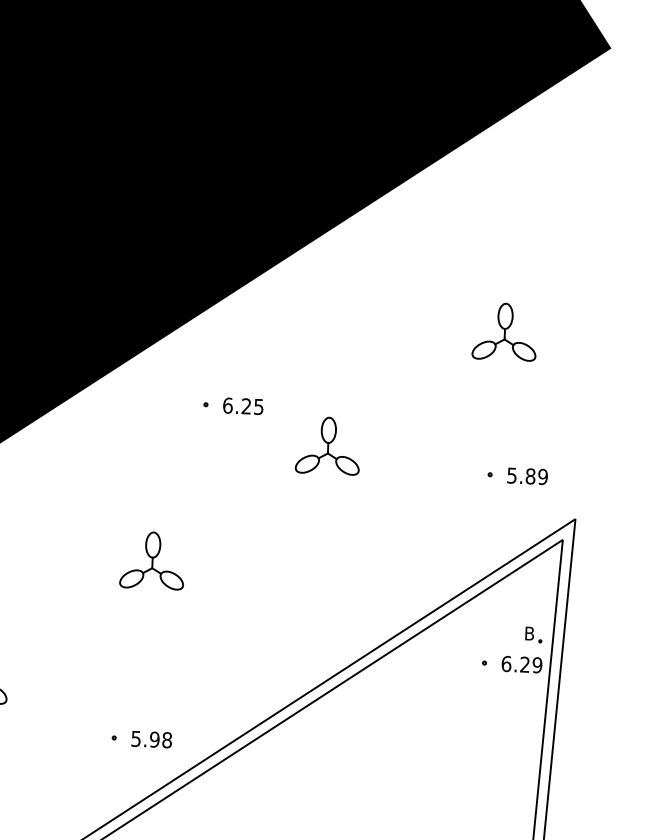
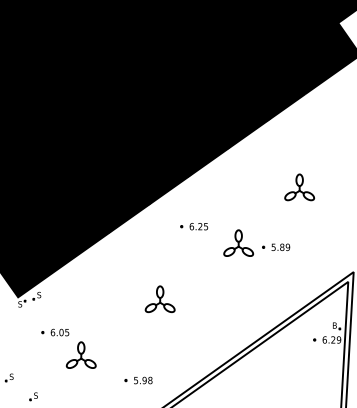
part: (504, 332) -> (299, 187), moved
part: (518, 474) -> (276, 246), moved
part: (141, 739) -> (138, 380), moved

